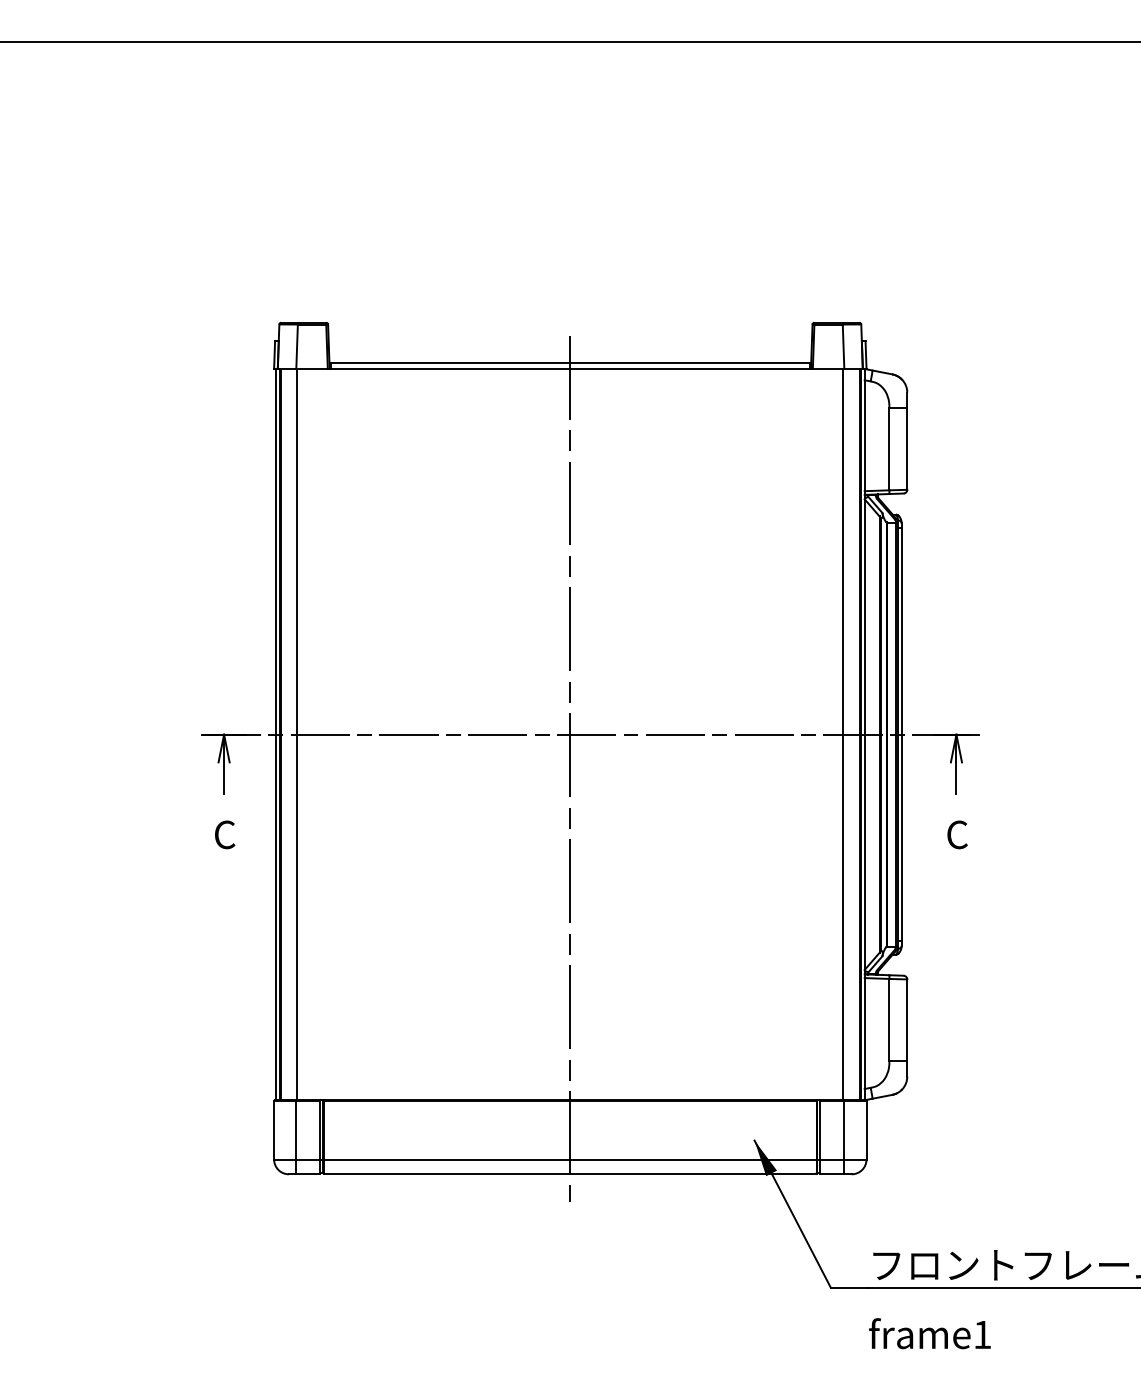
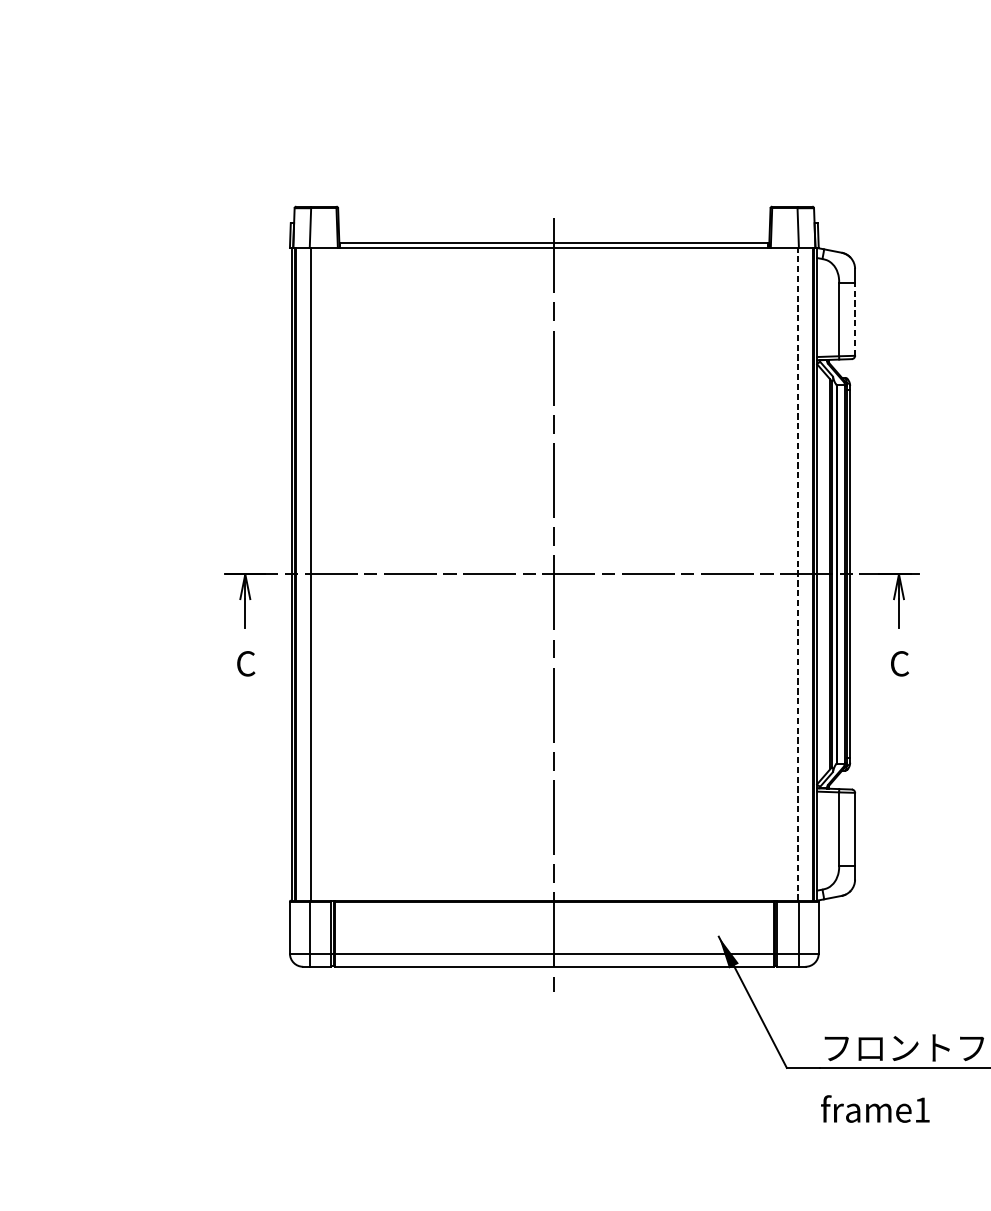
line: (907, 448) -> (855, 318), solid -> dashed
line: (843, 734) -> (798, 574), solid -> dashed

